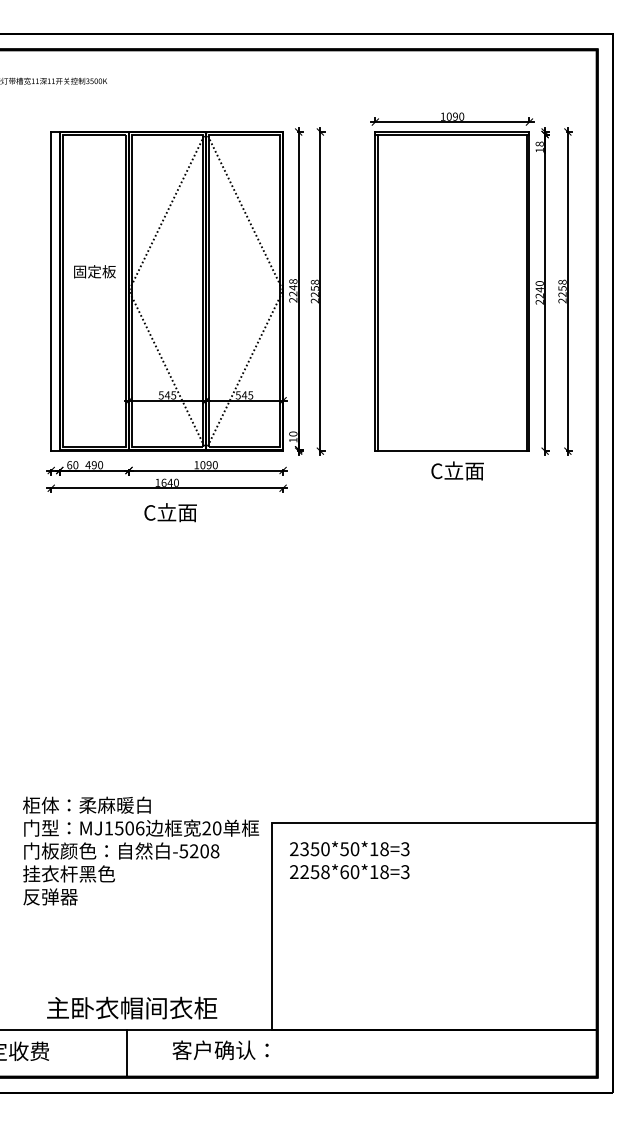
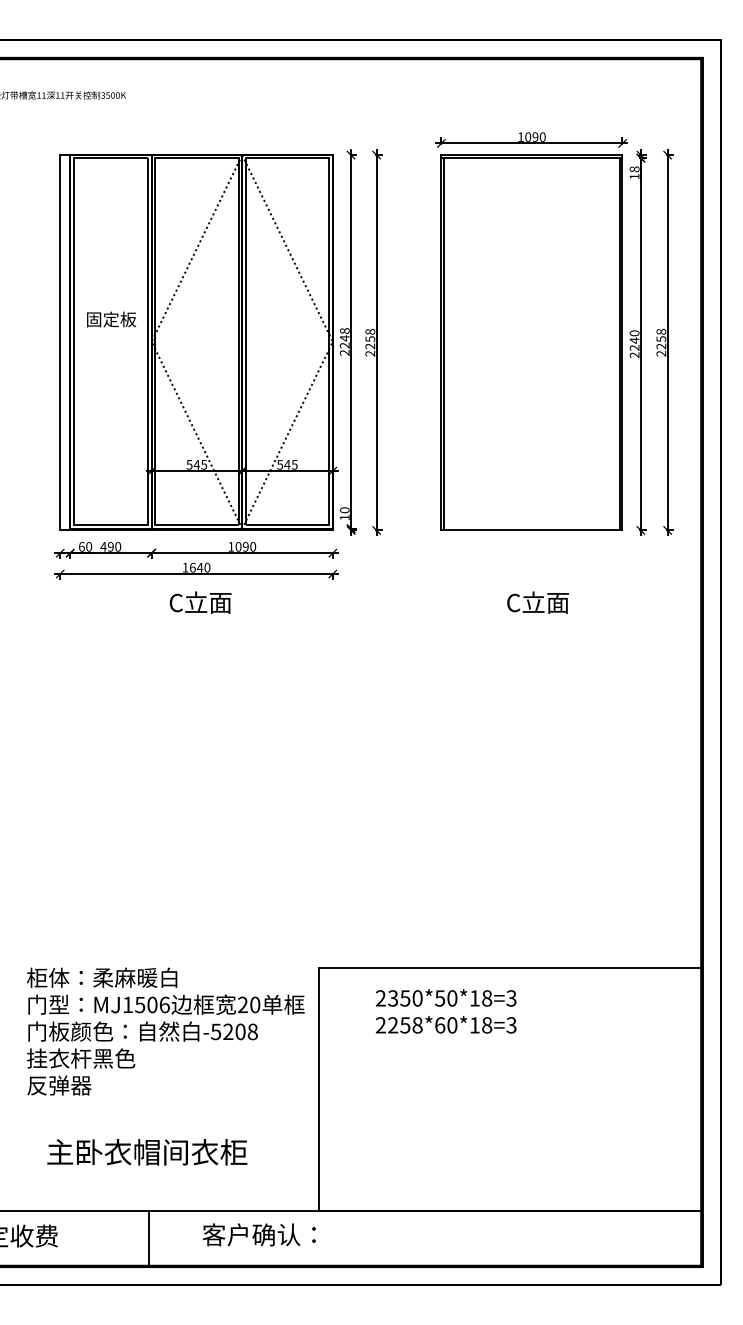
text: (457, 470) -> (537, 602), moved
text: (140, 850) -> (165, 1031), moved
text: (350, 860) -> (446, 1011), moved
text: (132, 1008) -> (147, 1152), moved

